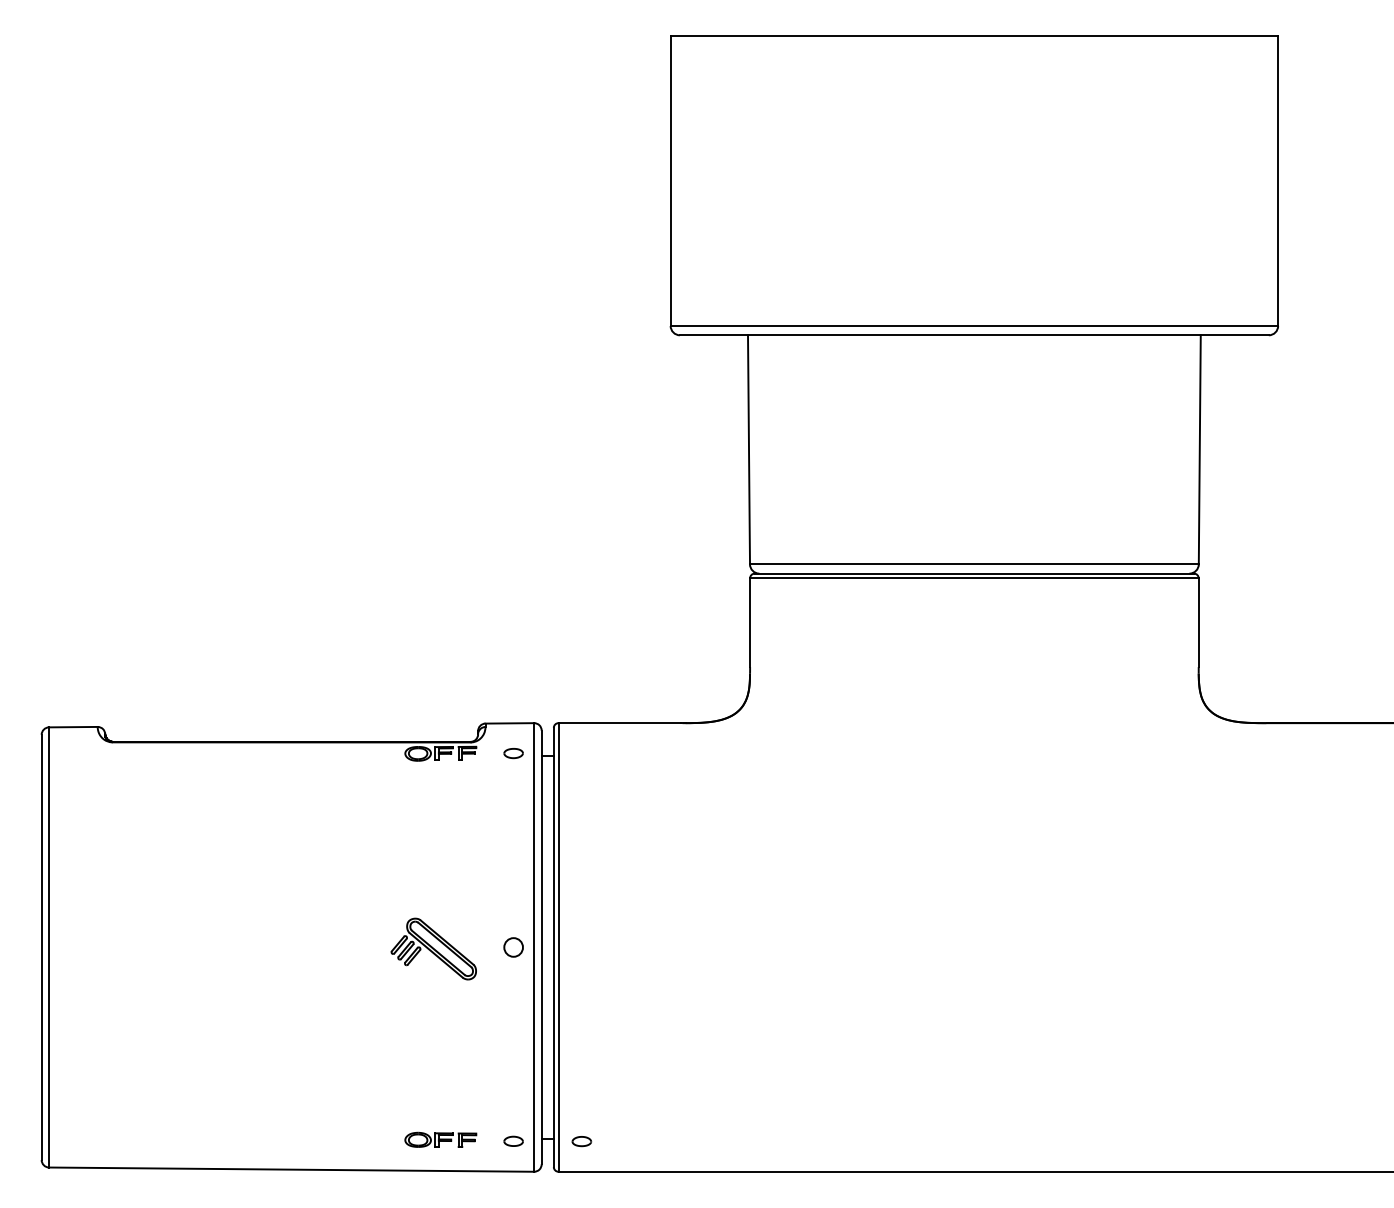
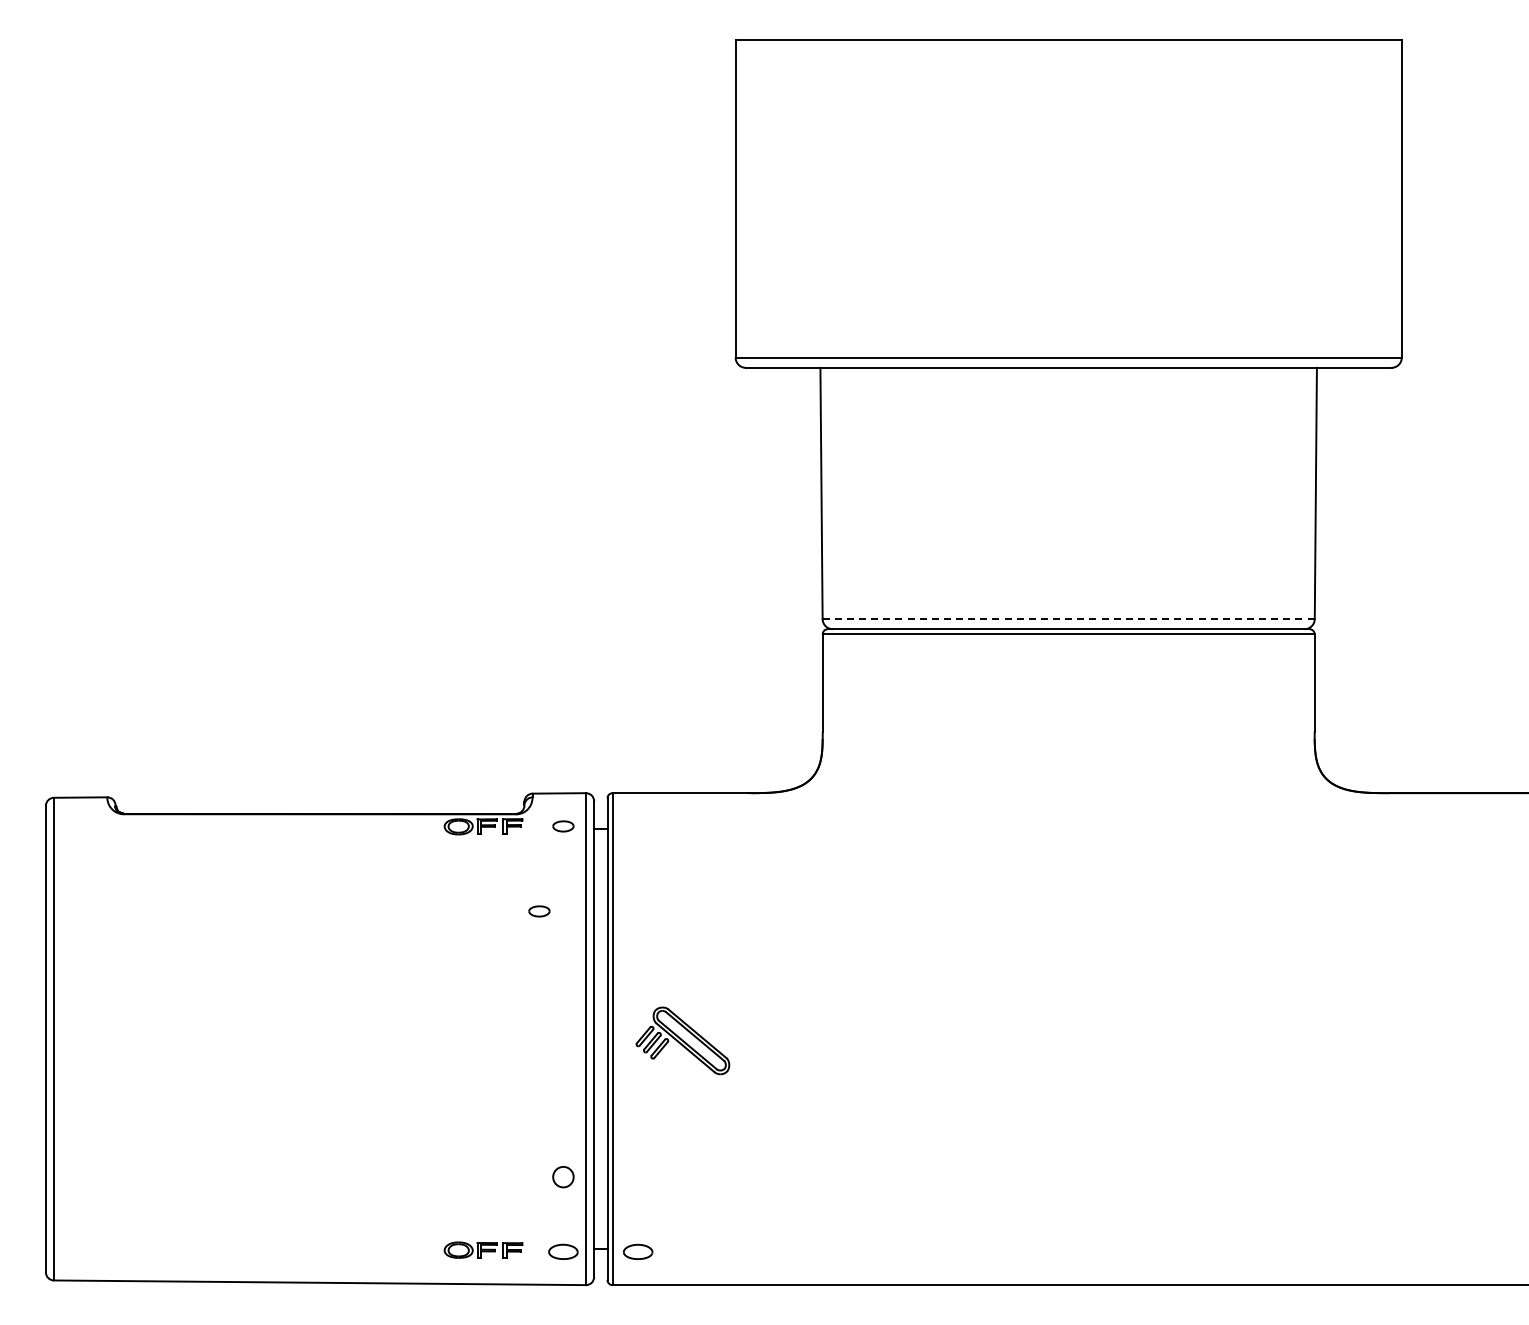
line: (975, 564) -> (1069, 619), solid -> dashed
part: (491, 831) -> (539, 911), added
circle: (513, 947) -> (563, 1177), moved
part: (433, 948) -> (682, 1040), moved
part: (513, 1141) -> (563, 1251), size x1.4
part: (582, 1141) -> (638, 1251), size x1.4

